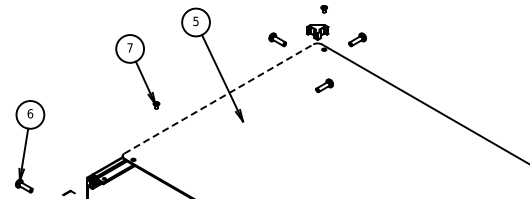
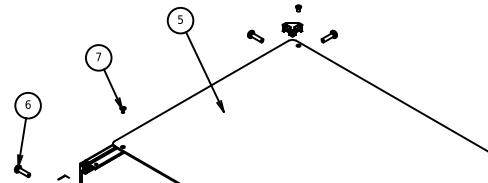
part: (137, 71) -> (105, 78), moved
part: (324, 85) -> (298, 78), removed
line: (219, 98) -> (202, 90), dashed -> solid

